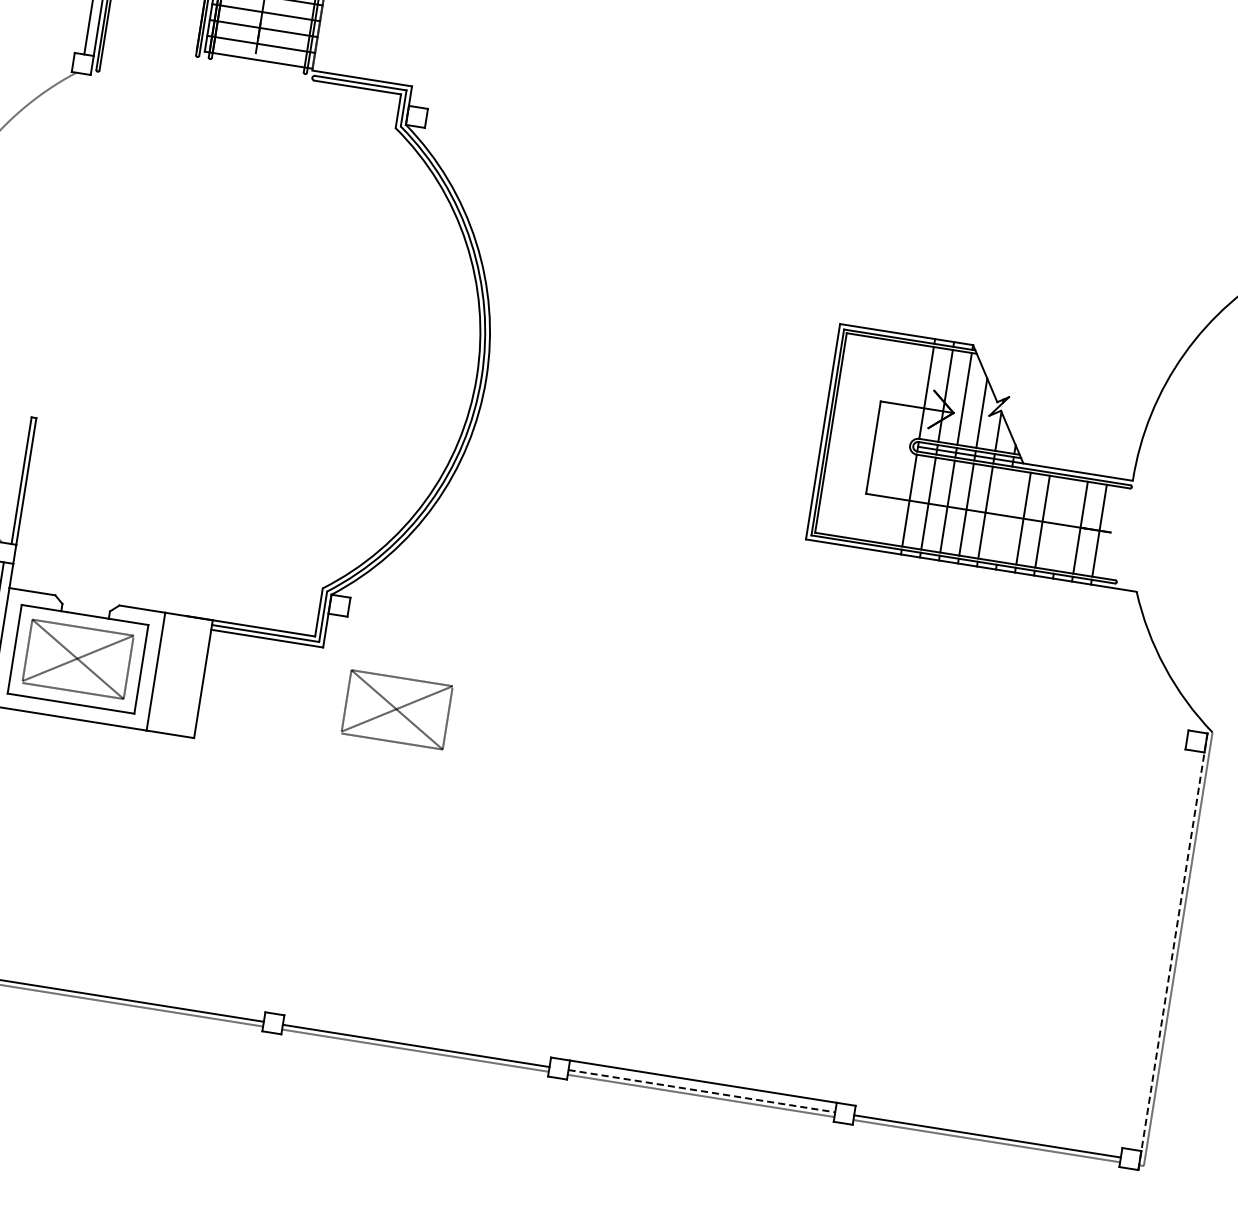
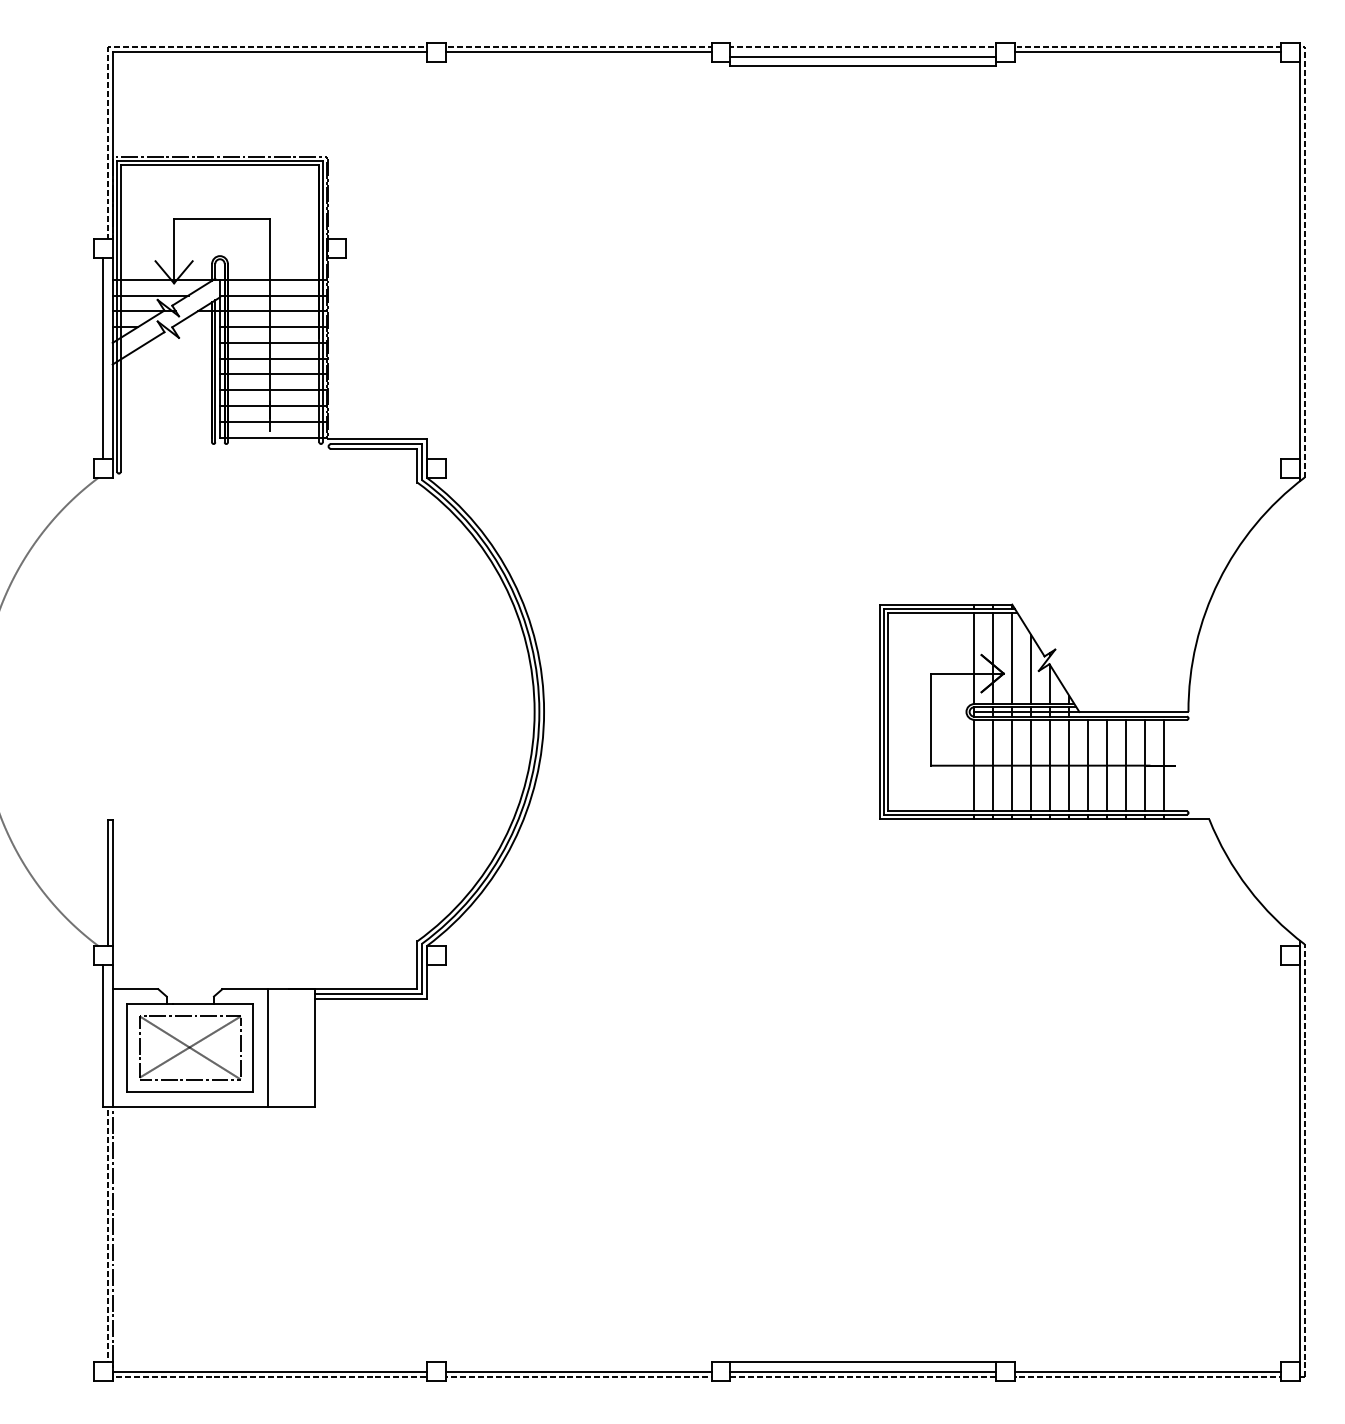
line: (1004, 515) -> (1069, 765), added
line: (1061, 524) -> (1125, 765), added
part: (397, 709) -> (508, 1047), removed
line: (1172, 948) -> (1299, 1160), dashed -> solid
line: (702, 1090) -> (863, 1371), dashed -> solid

